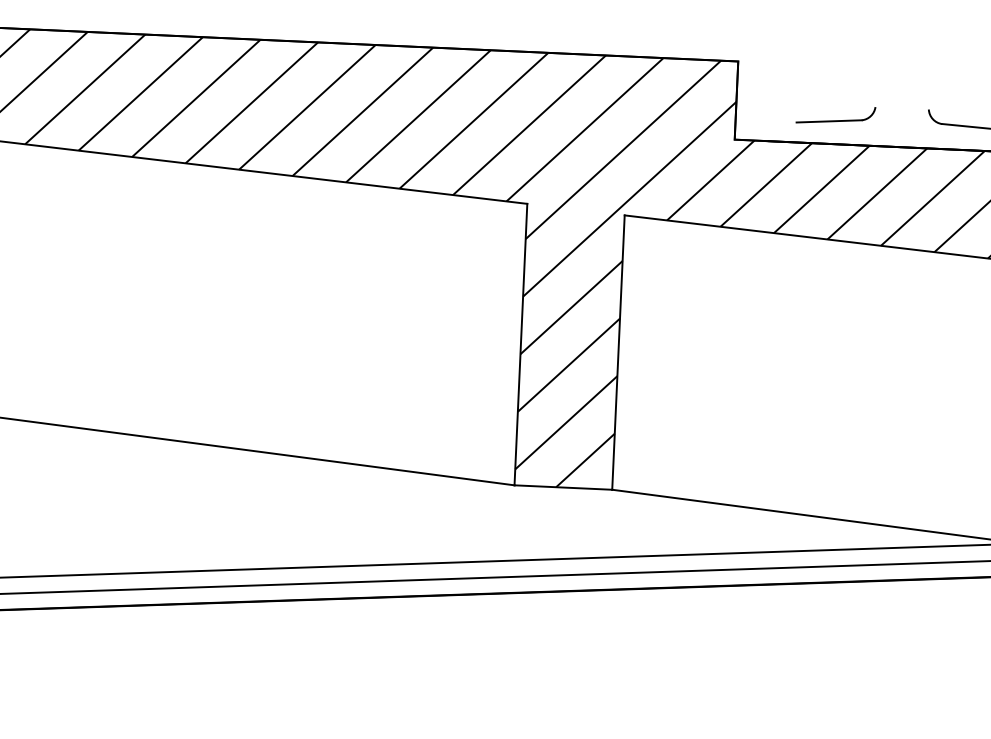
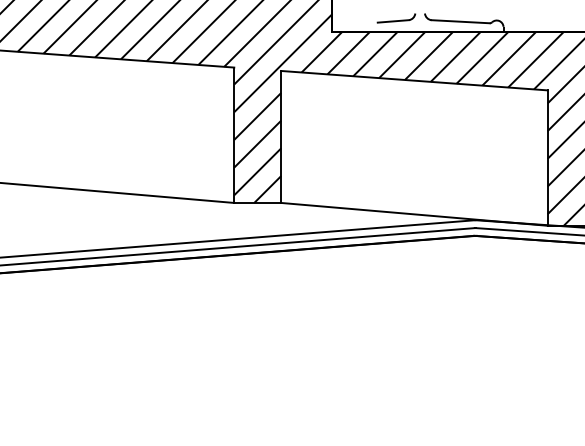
part: (835, 115) -> (396, 18), moved

